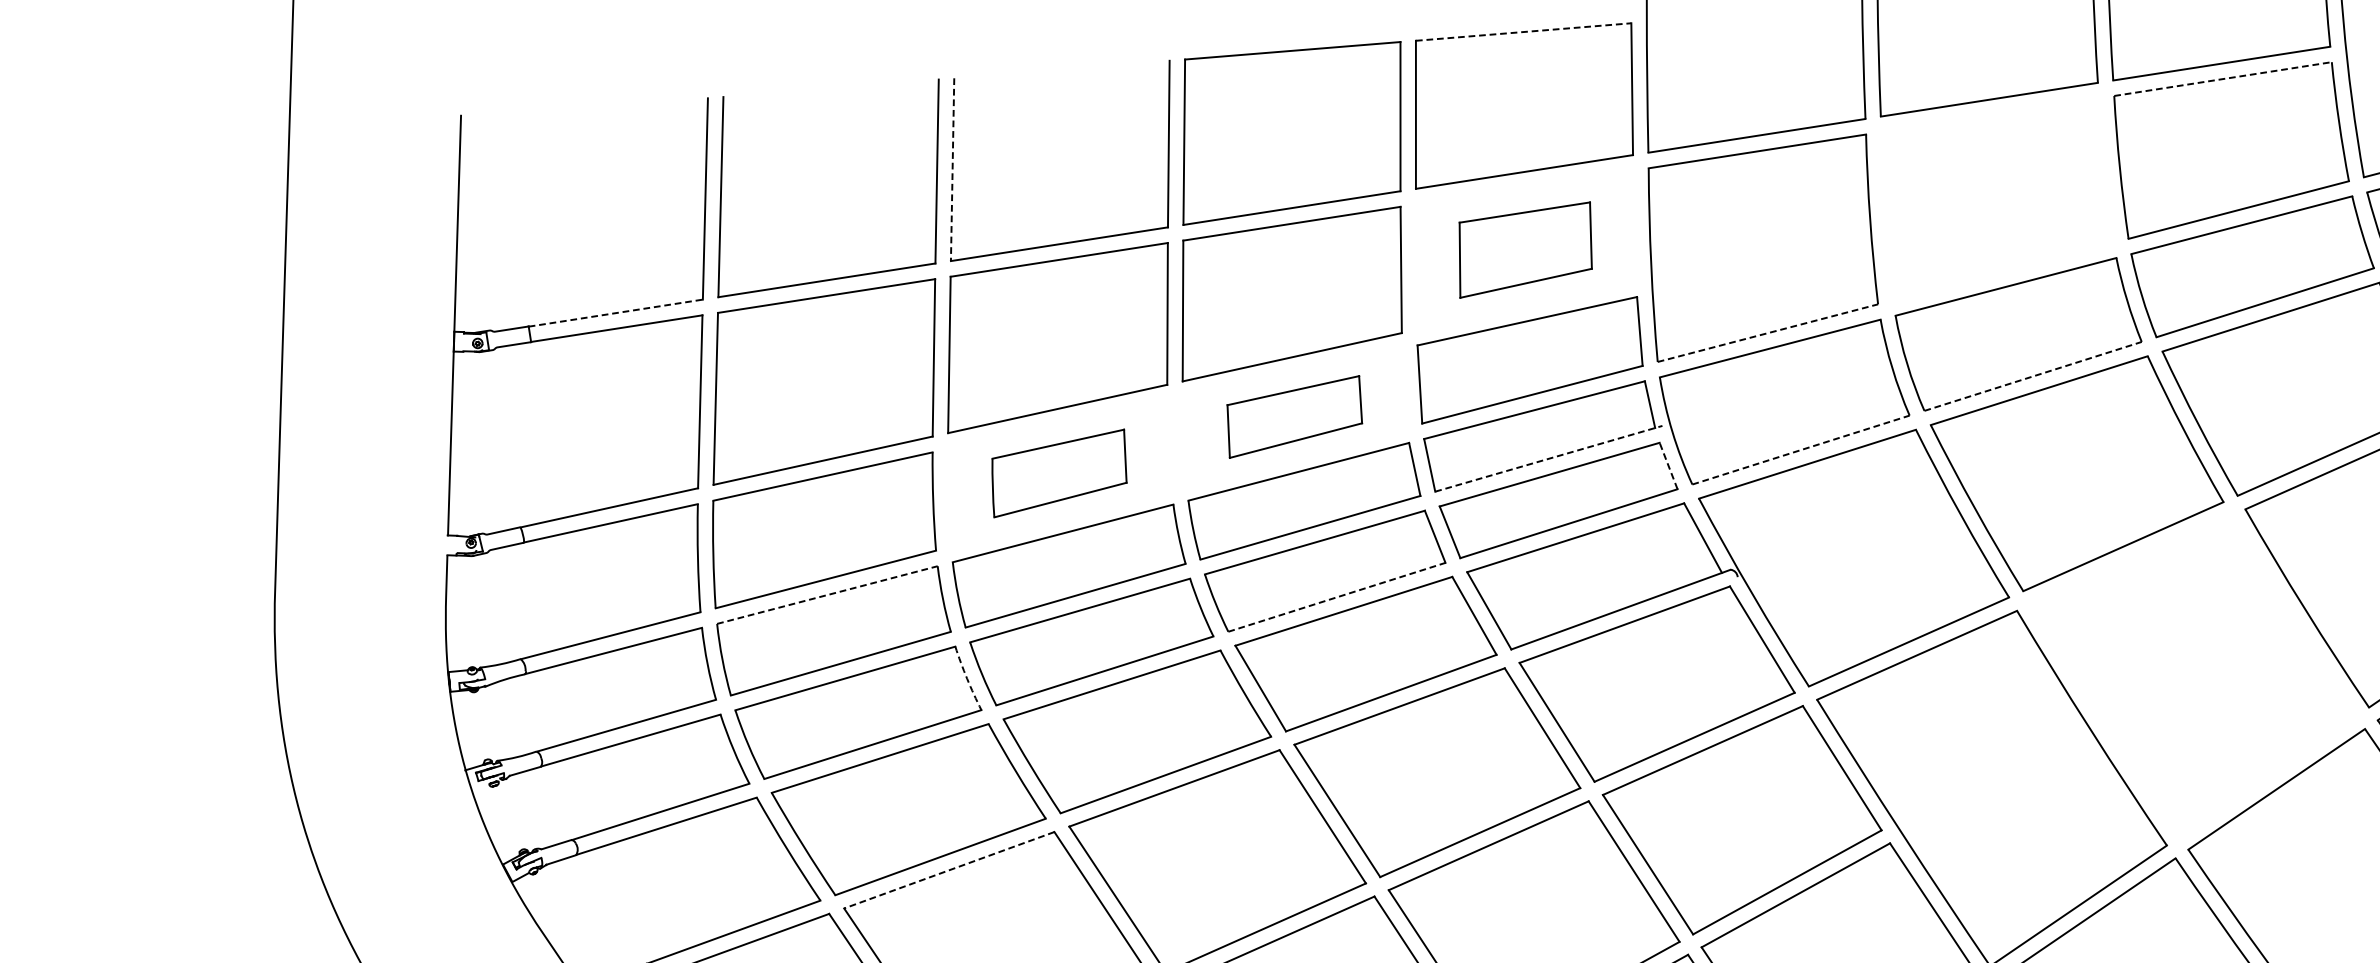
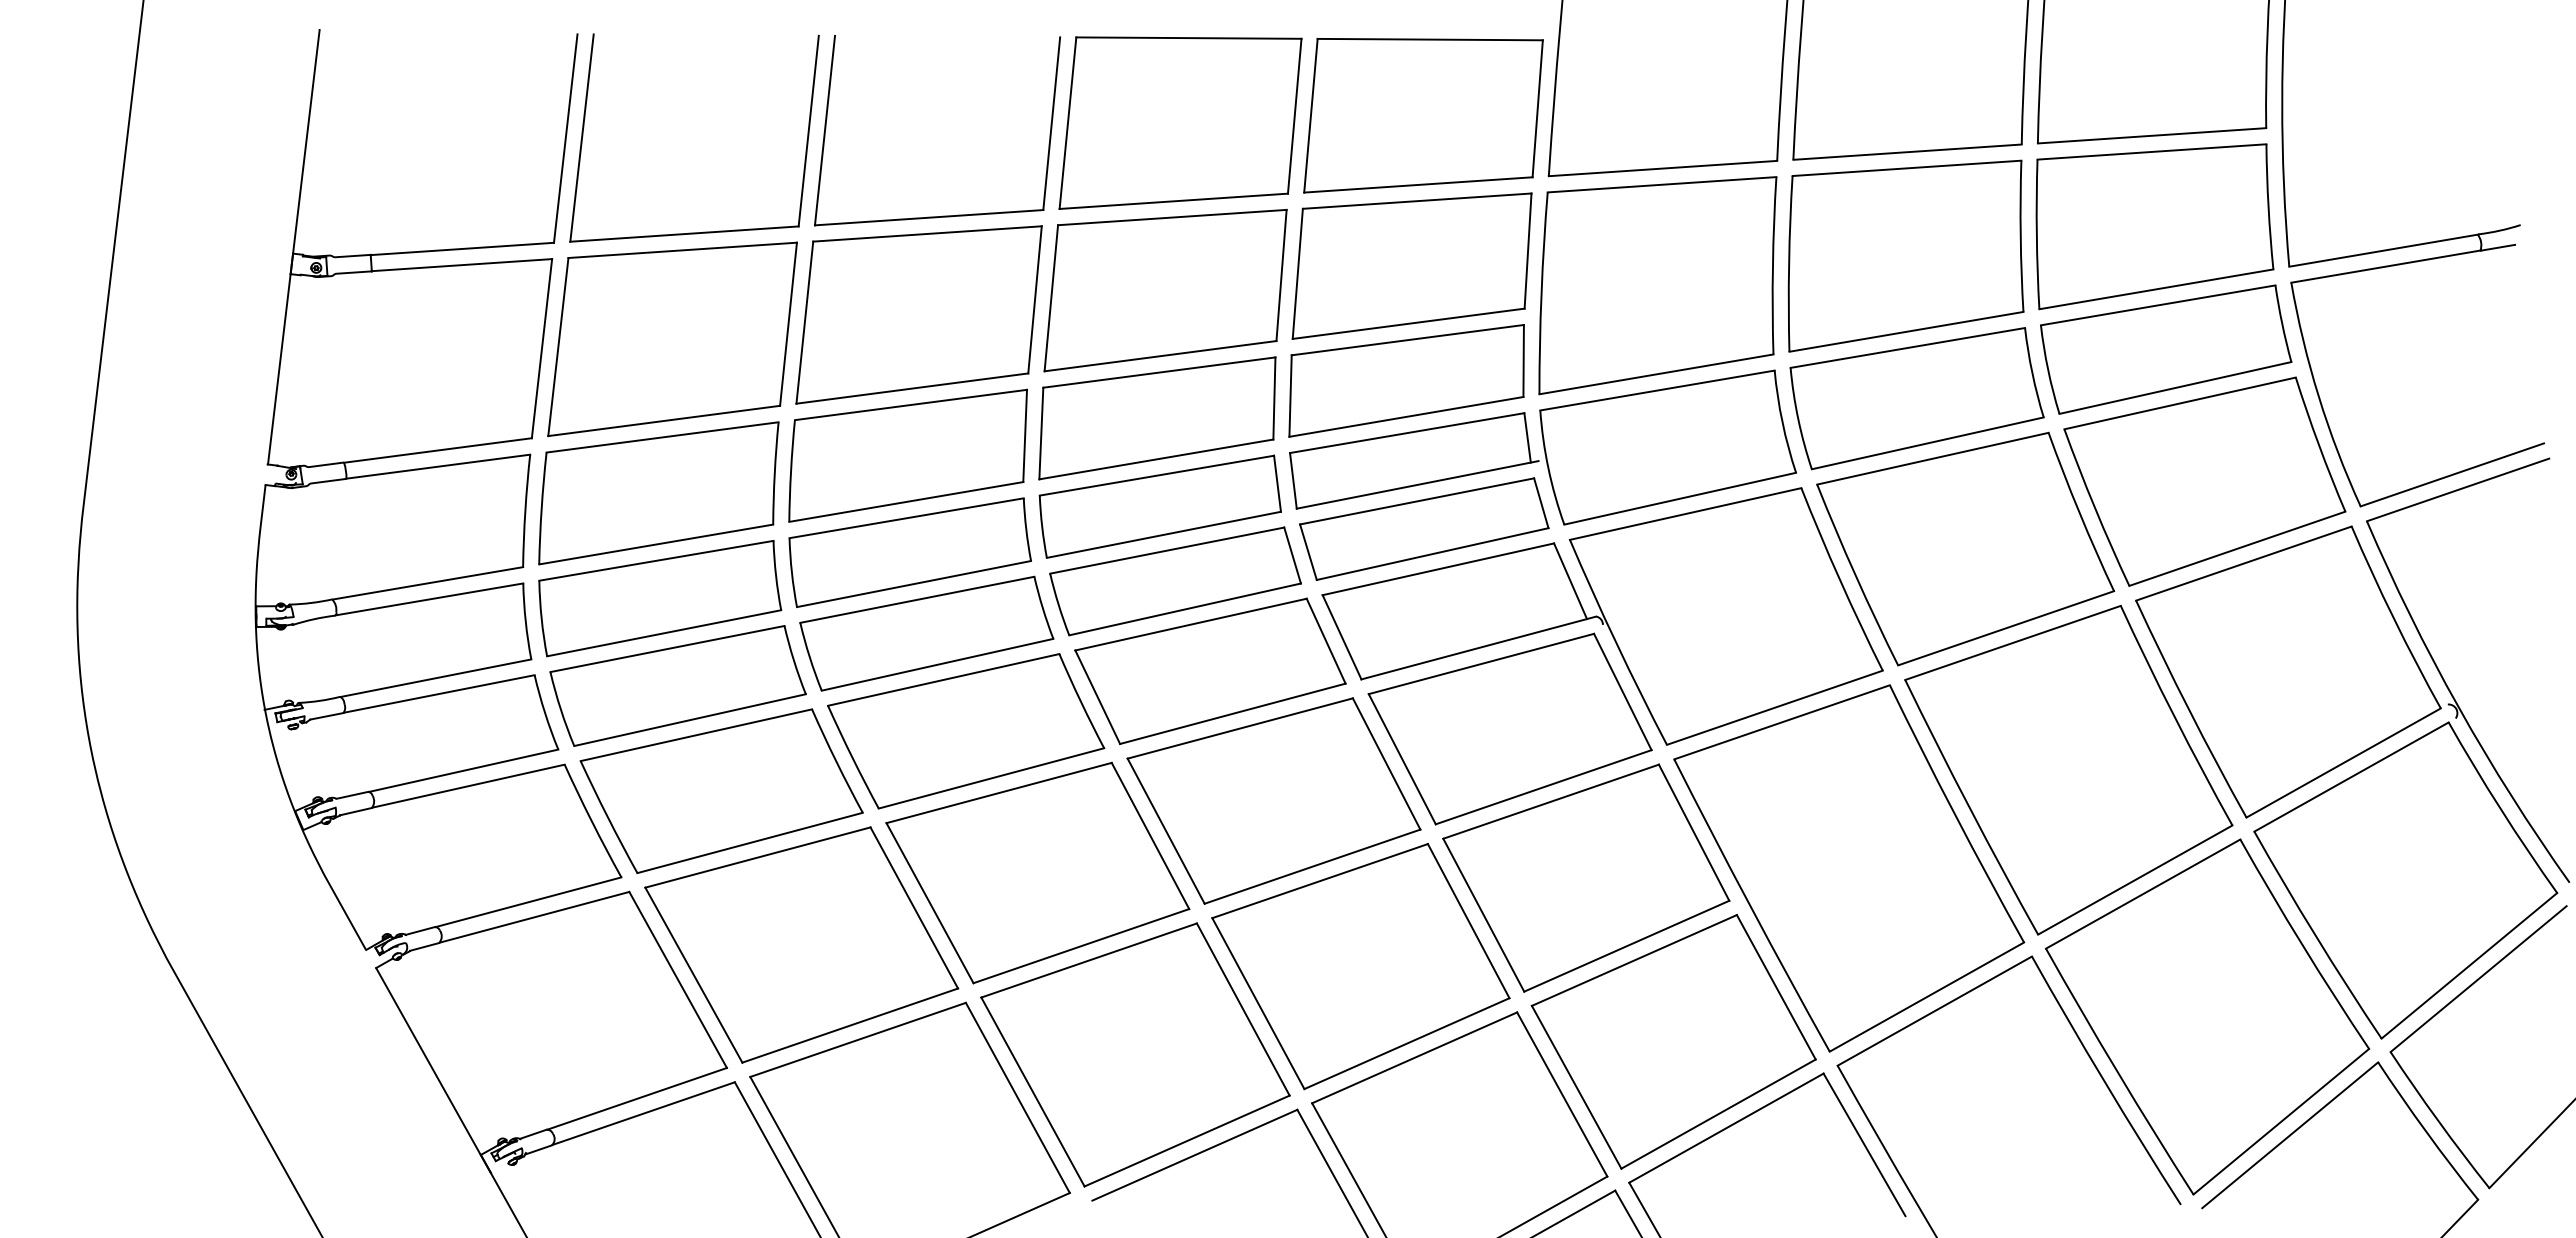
line: (1523, 31) -> (1430, 39), dashed -> solid
line: (2222, 78) -> (2151, 151), dashed -> solid
line: (952, 170) -> (824, 131), dashed -> solid
part: (1996, 198) -> (1905, 255), added
part: (1524, 249) -> (1411, 265), size x1.67
line: (615, 312) -> (462, 248), dashed -> solid
line: (1767, 333) -> (1656, 374), dashed -> solid
line: (2032, 376) -> (1927, 443), dashed -> solid
part: (1294, 417) -> (1157, 418), size x1.67
line: (1801, 449) -> (1680, 498), dashed -> solid
line: (1549, 458) -> (1418, 484), dashed -> solid
line: (1668, 466) -> (1541, 503), dashed -> solid
part: (1058, 473) -> (907, 455), size x1.67
line: (827, 594) -> (656, 560), dashed -> solid
line: (1337, 597) -> (1185, 609), dashed -> solid
part: (2194, 676) -> (2068, 769), added
arc: (966, 678) -> (793, 660), dashed -> solid
line: (948, 870) -> (757, 857), dashed -> solid

